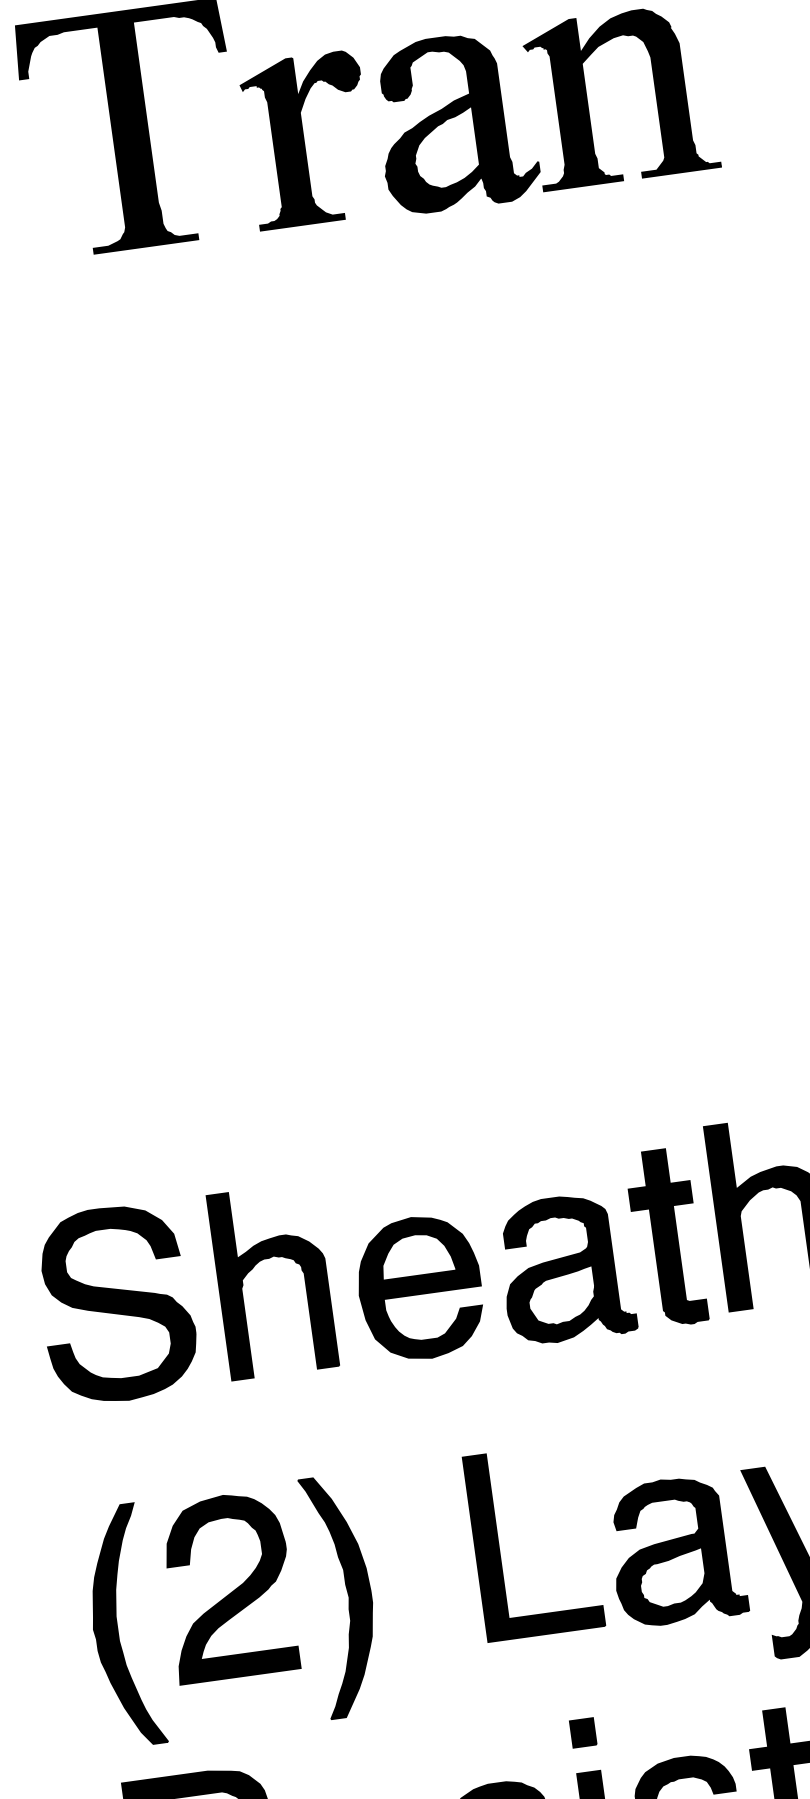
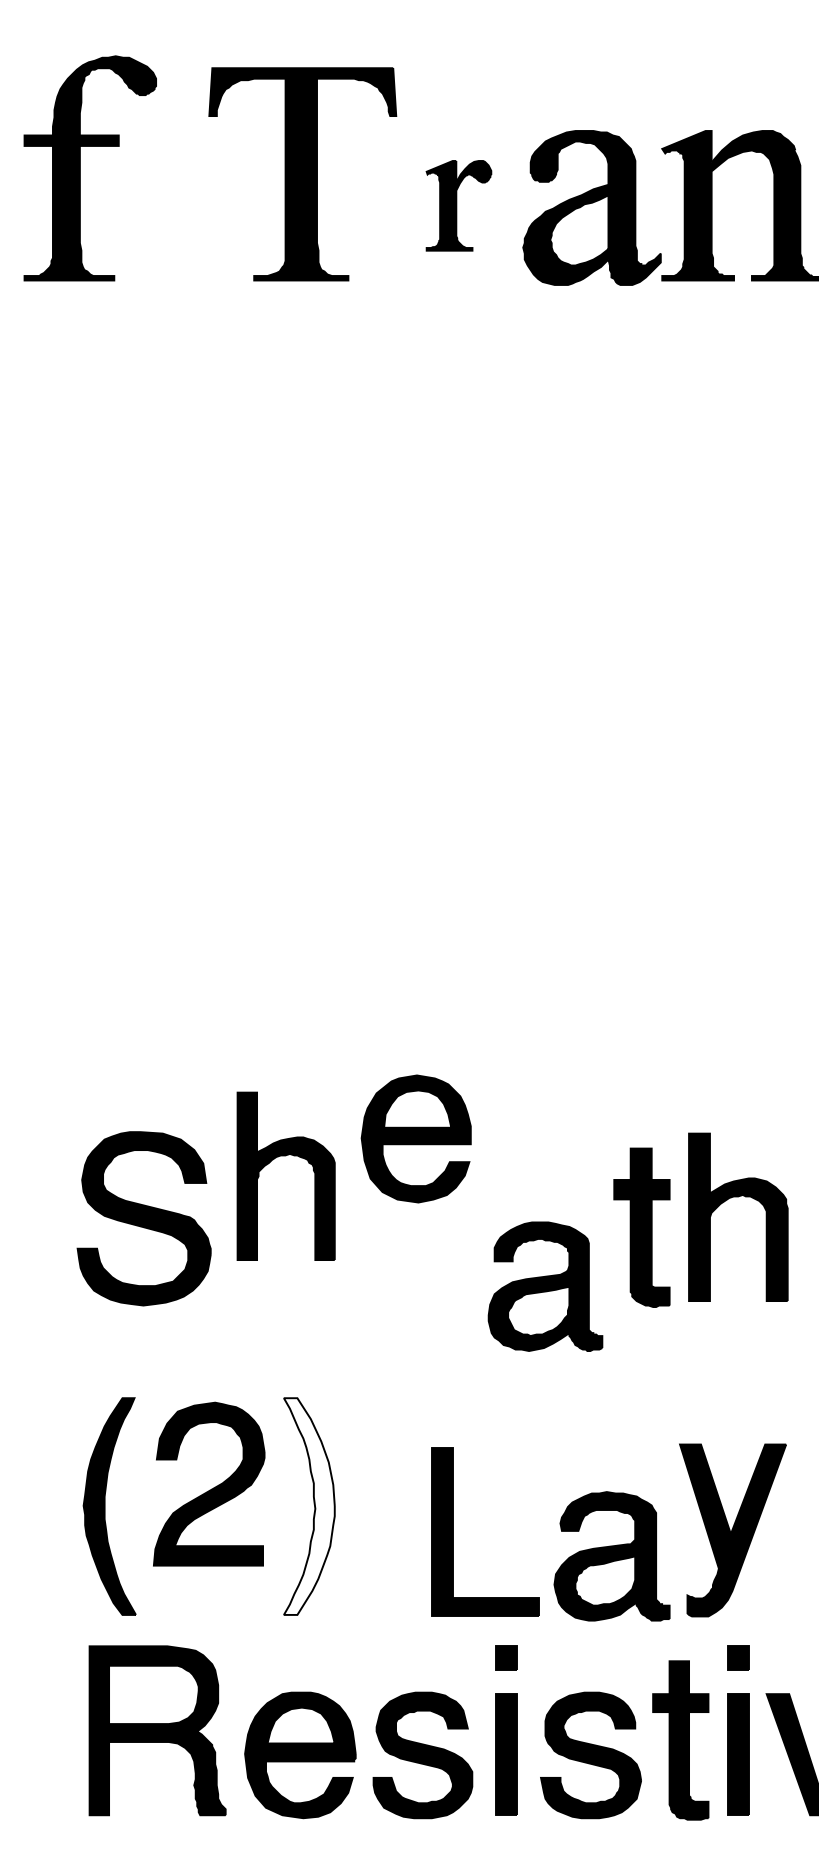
part: (308, 139) -> (458, 205), size x0.6
part: (269, 1259) -> (285, 1156), moved
part: (565, 1268) -> (545, 1286), moved
part: (419, 1287) -> (415, 1138), moved
part: (498, 1546) -> (453, 1531), moved
part: (675, 1550) -> (611, 1556), moved
fill: (341, 1595) -> (308, 1506), removed

